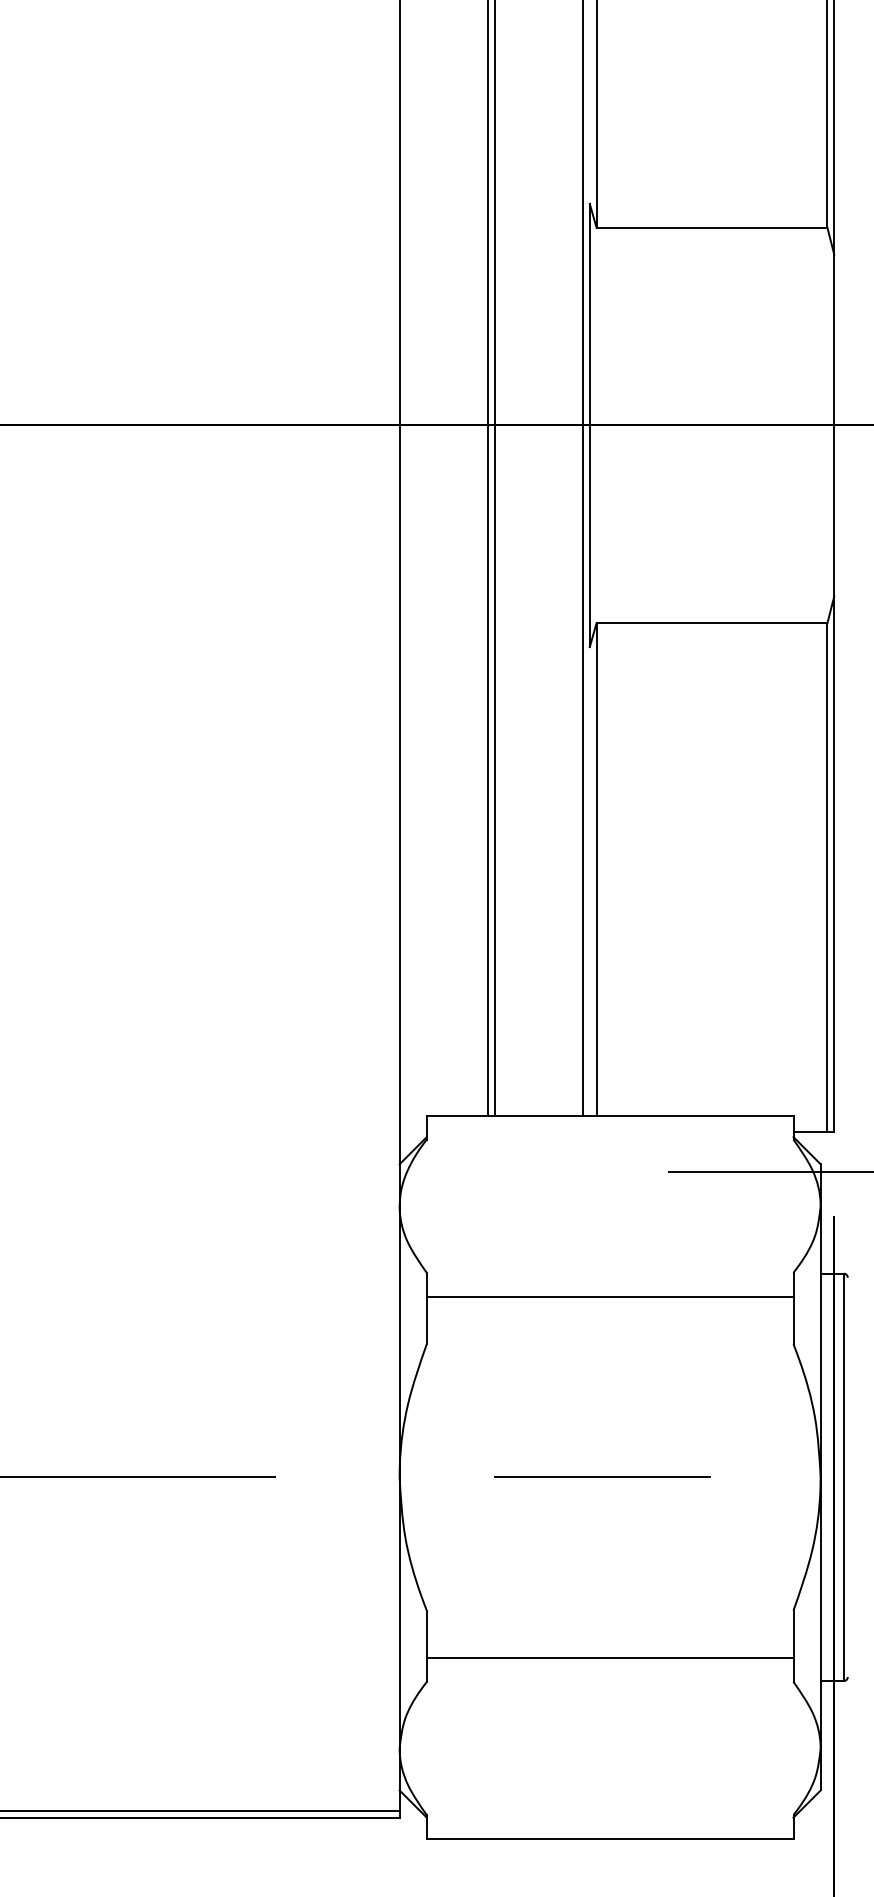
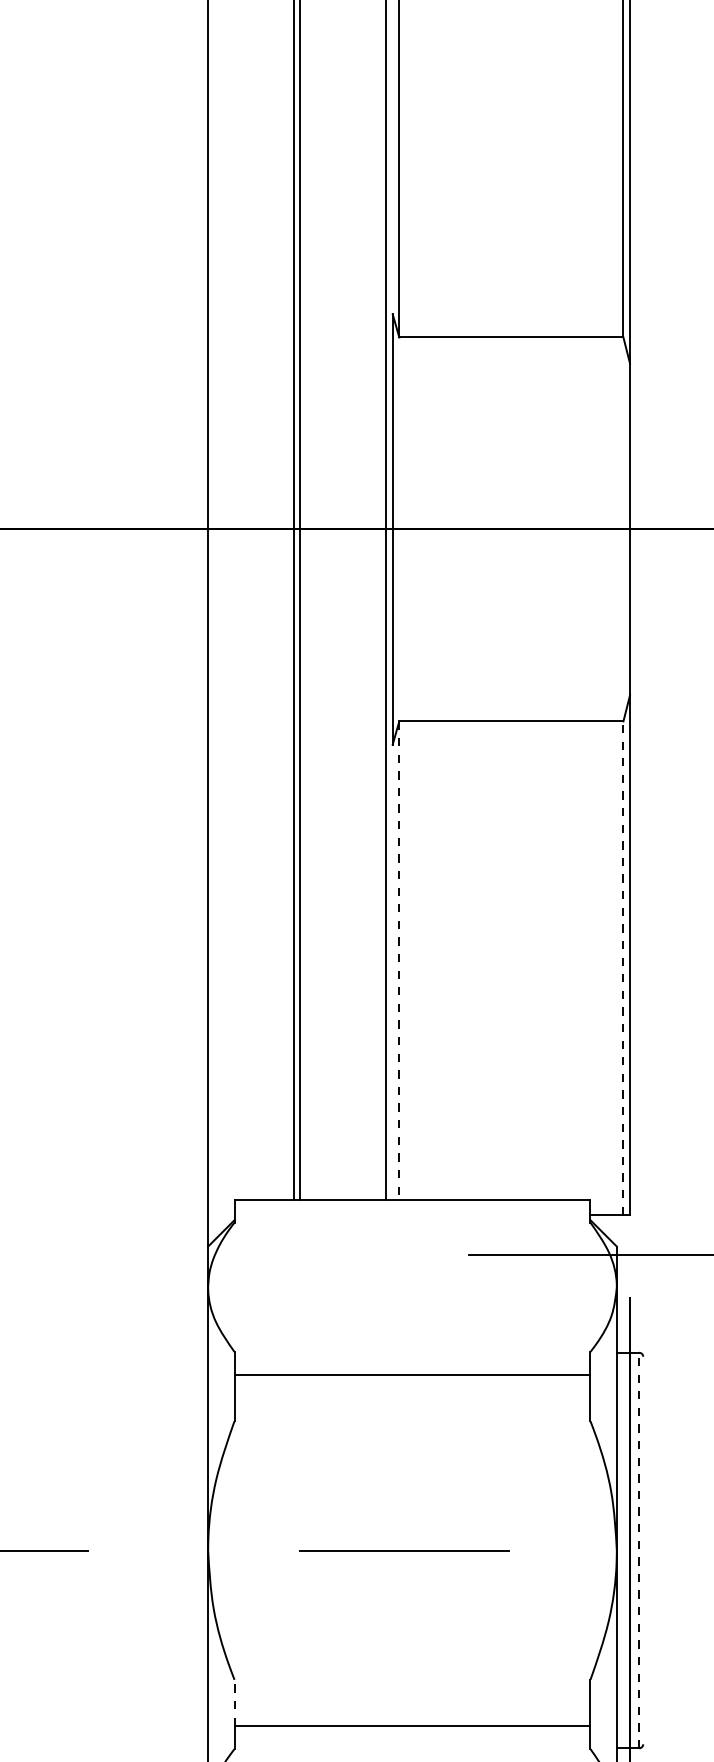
line: (596, 870) -> (399, 961), solid -> dashed
line: (827, 876) -> (623, 967), solid -> dashed
line: (843, 1477) -> (639, 1550), solid -> dashed
line: (426, 1634) -> (234, 1703), solid -> dashed

